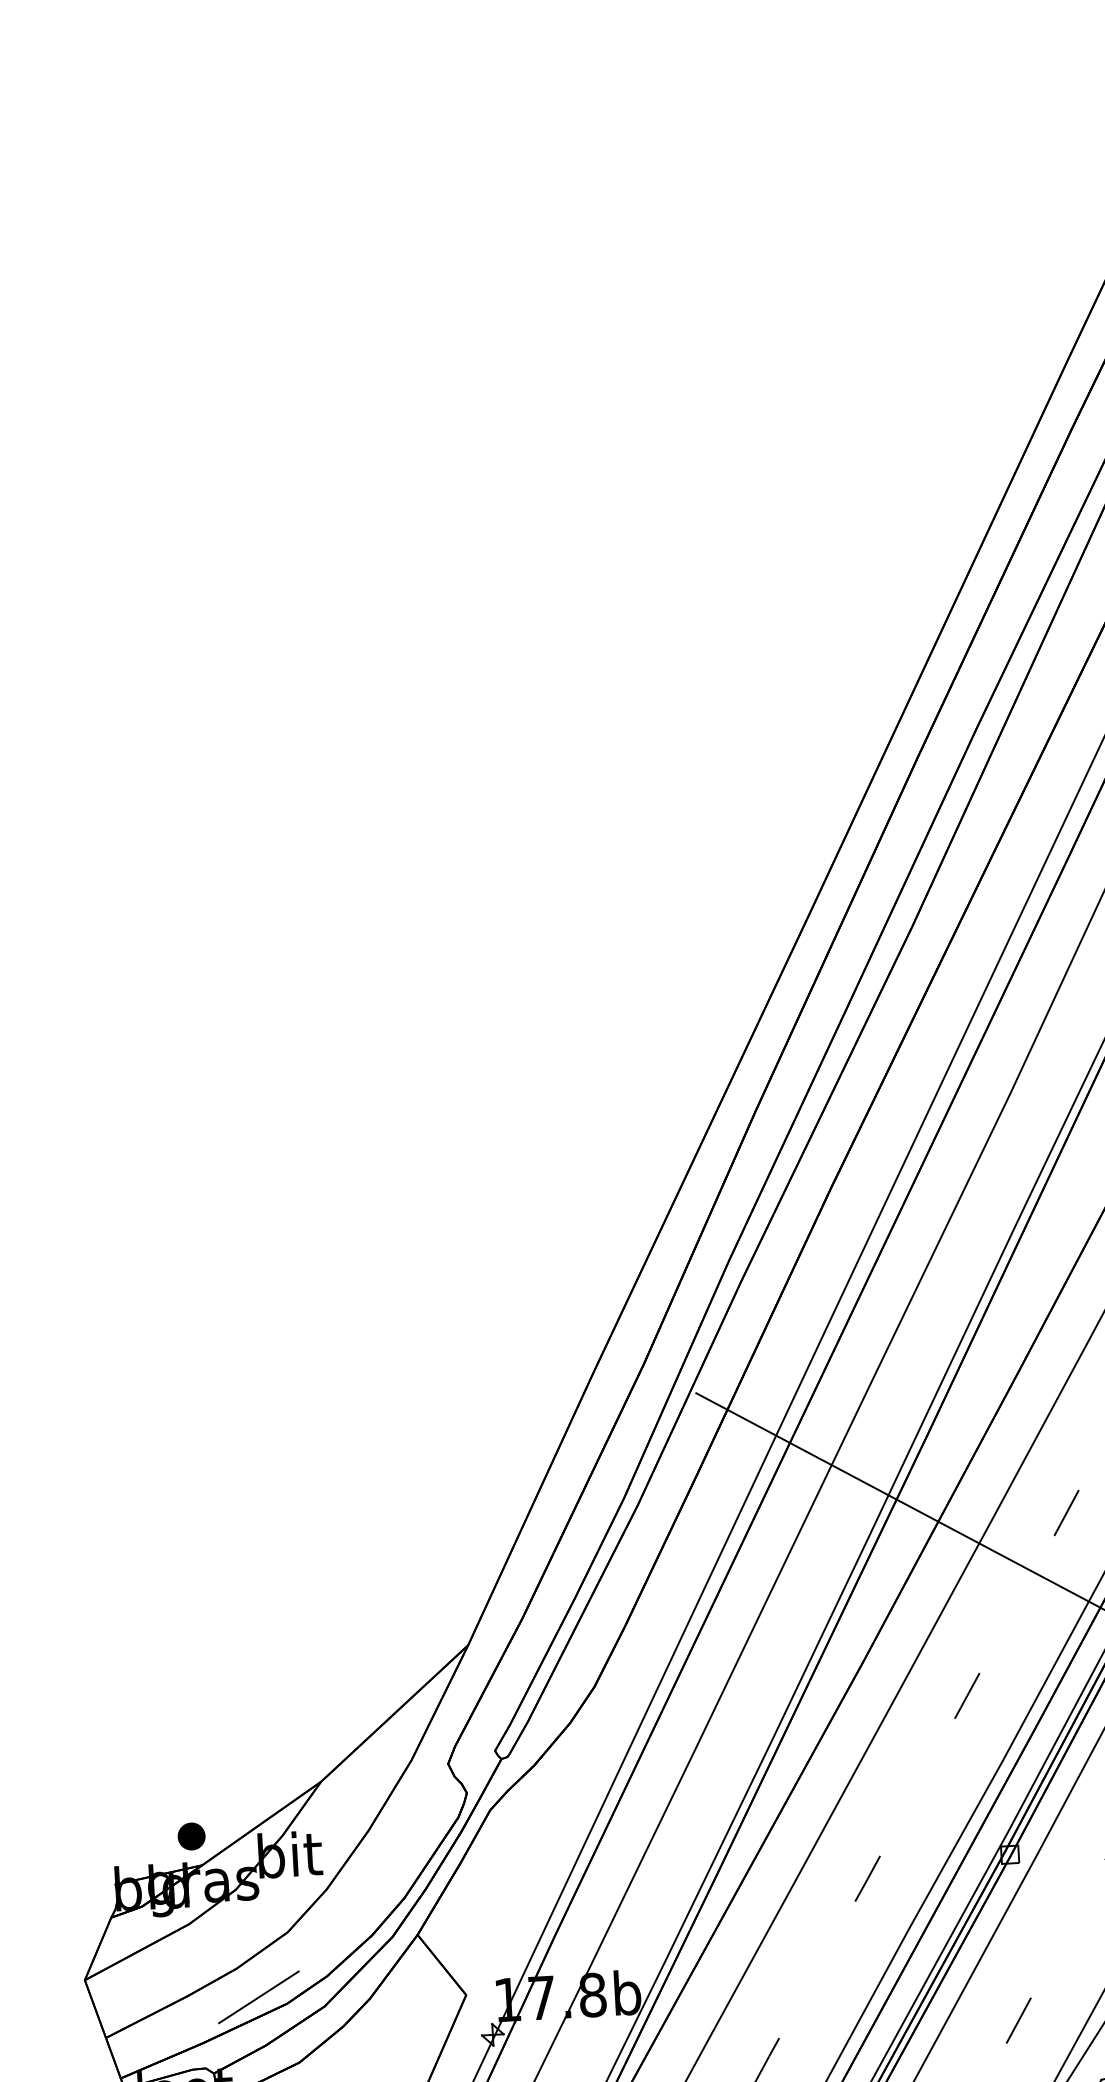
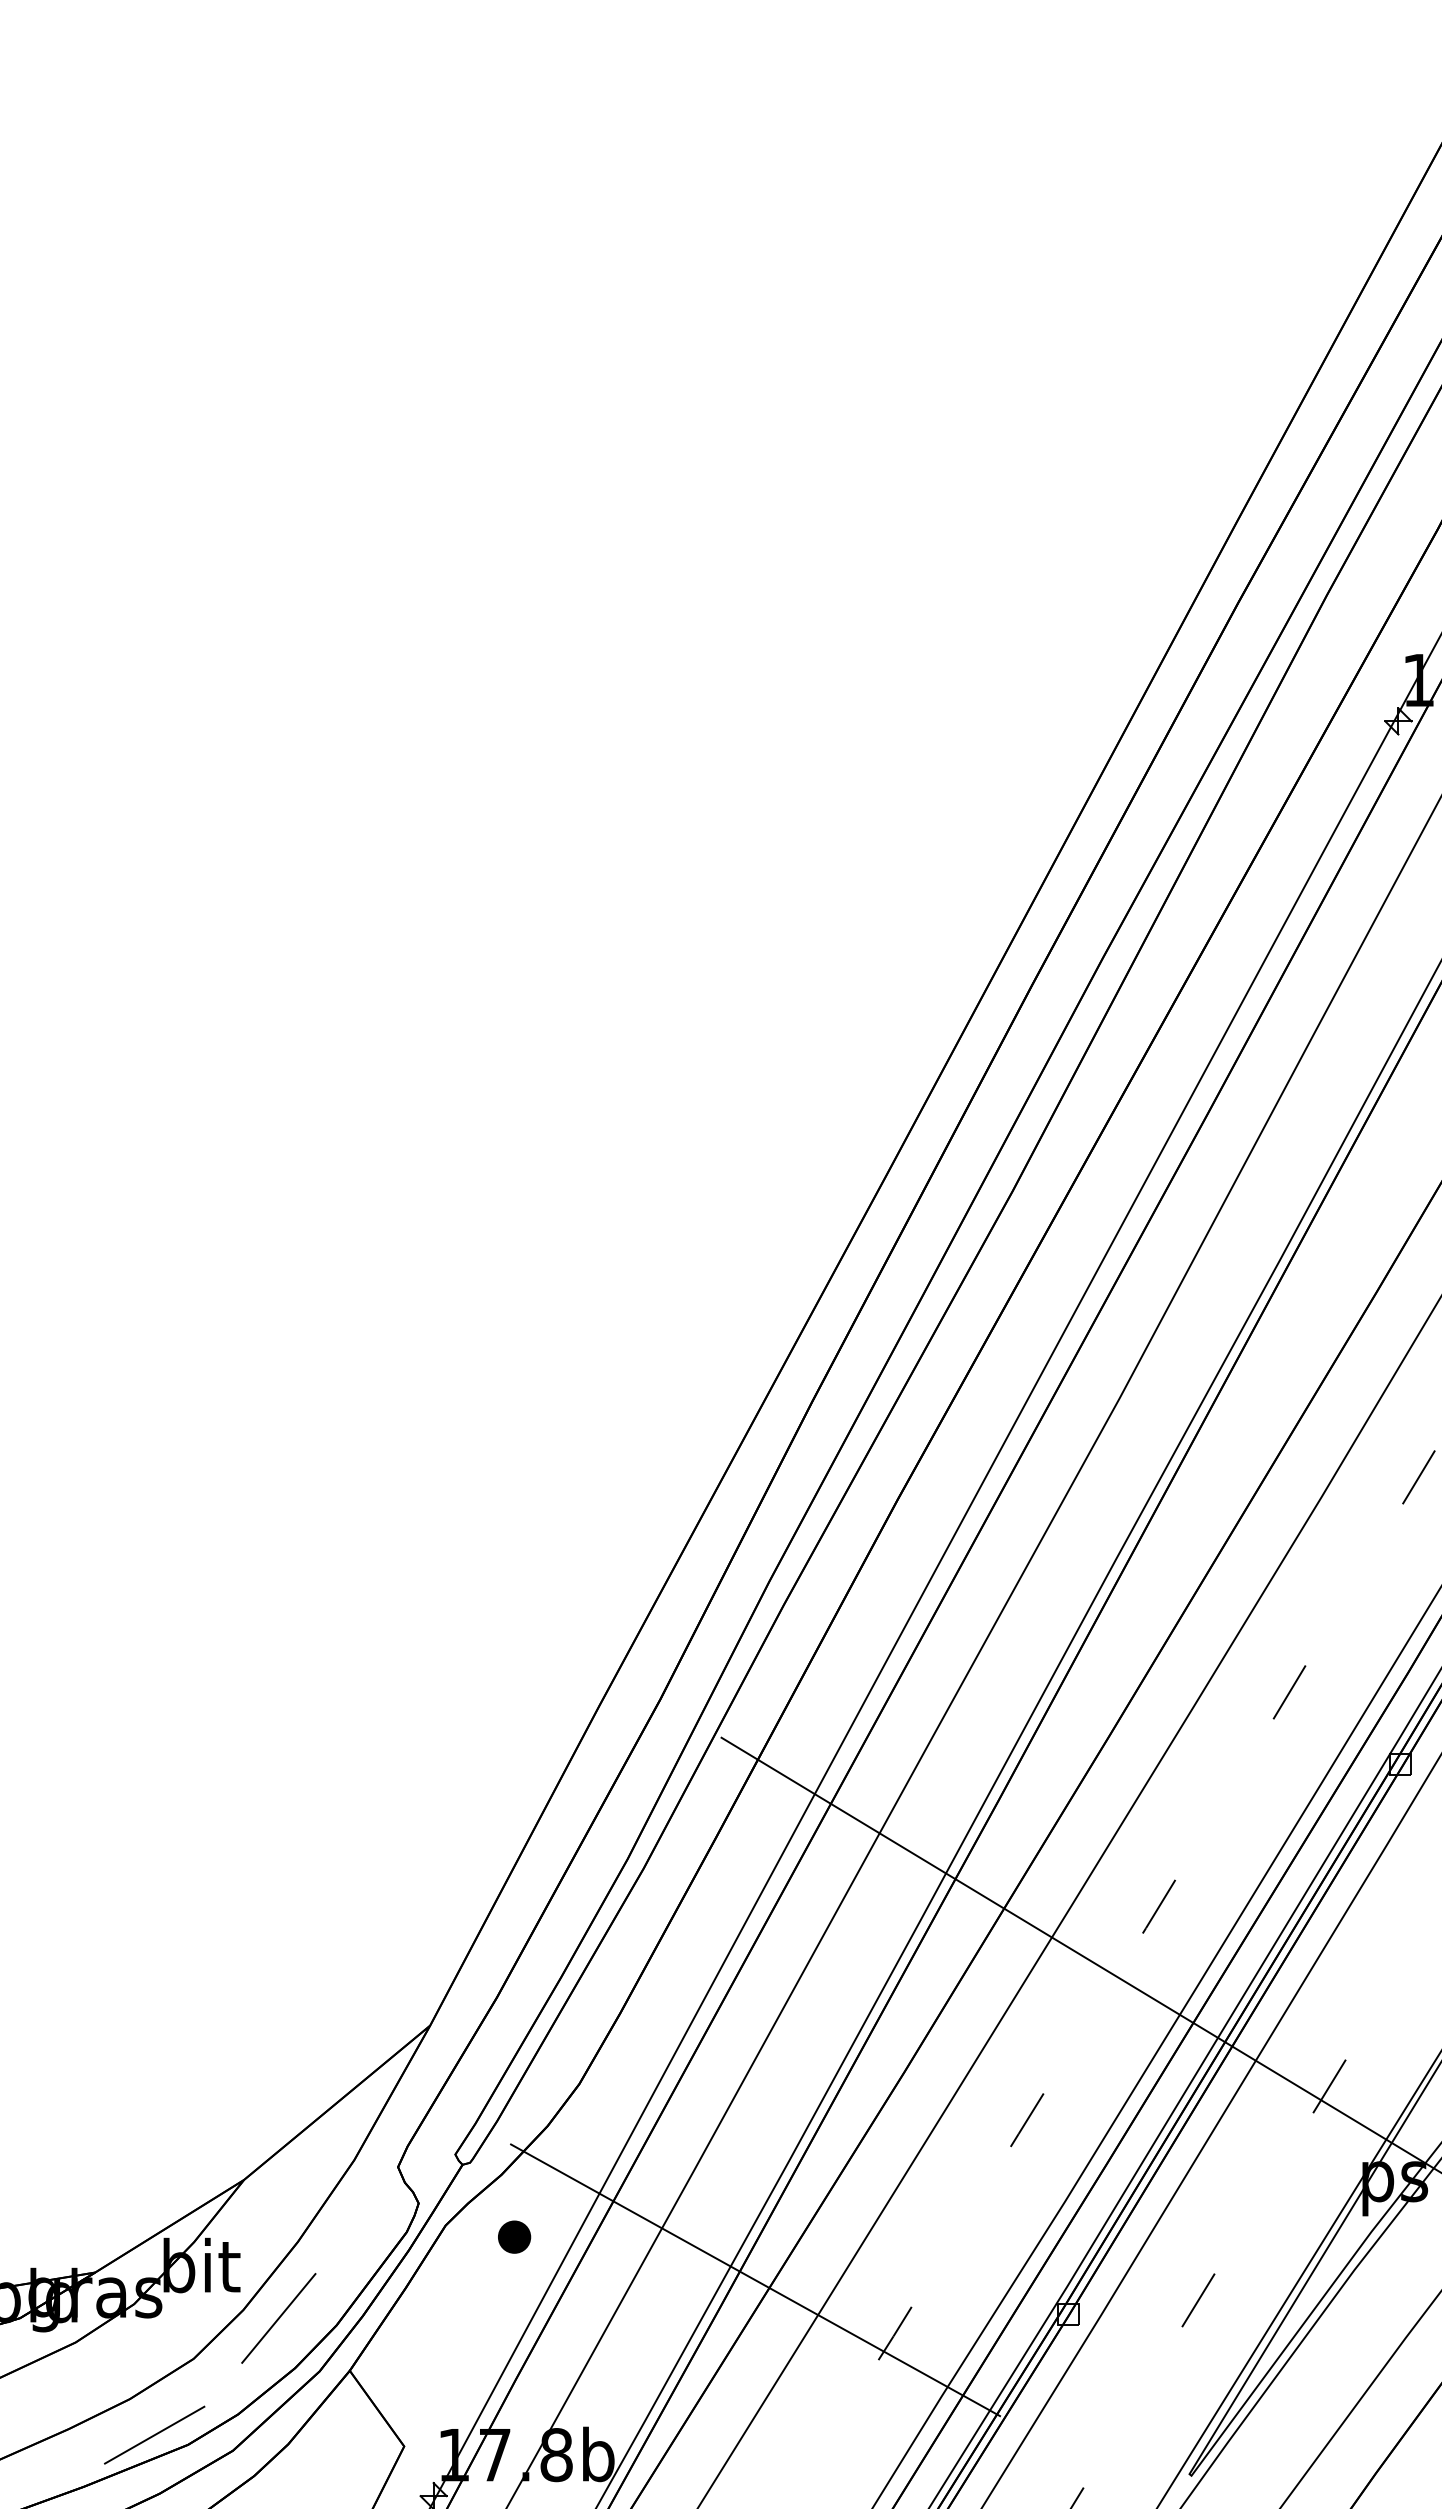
part: (191, 1835) -> (514, 2236), moved
line: (749, 1841) -> (755, 2280), added
line: (356, 1894) -> (278, 2318), added

